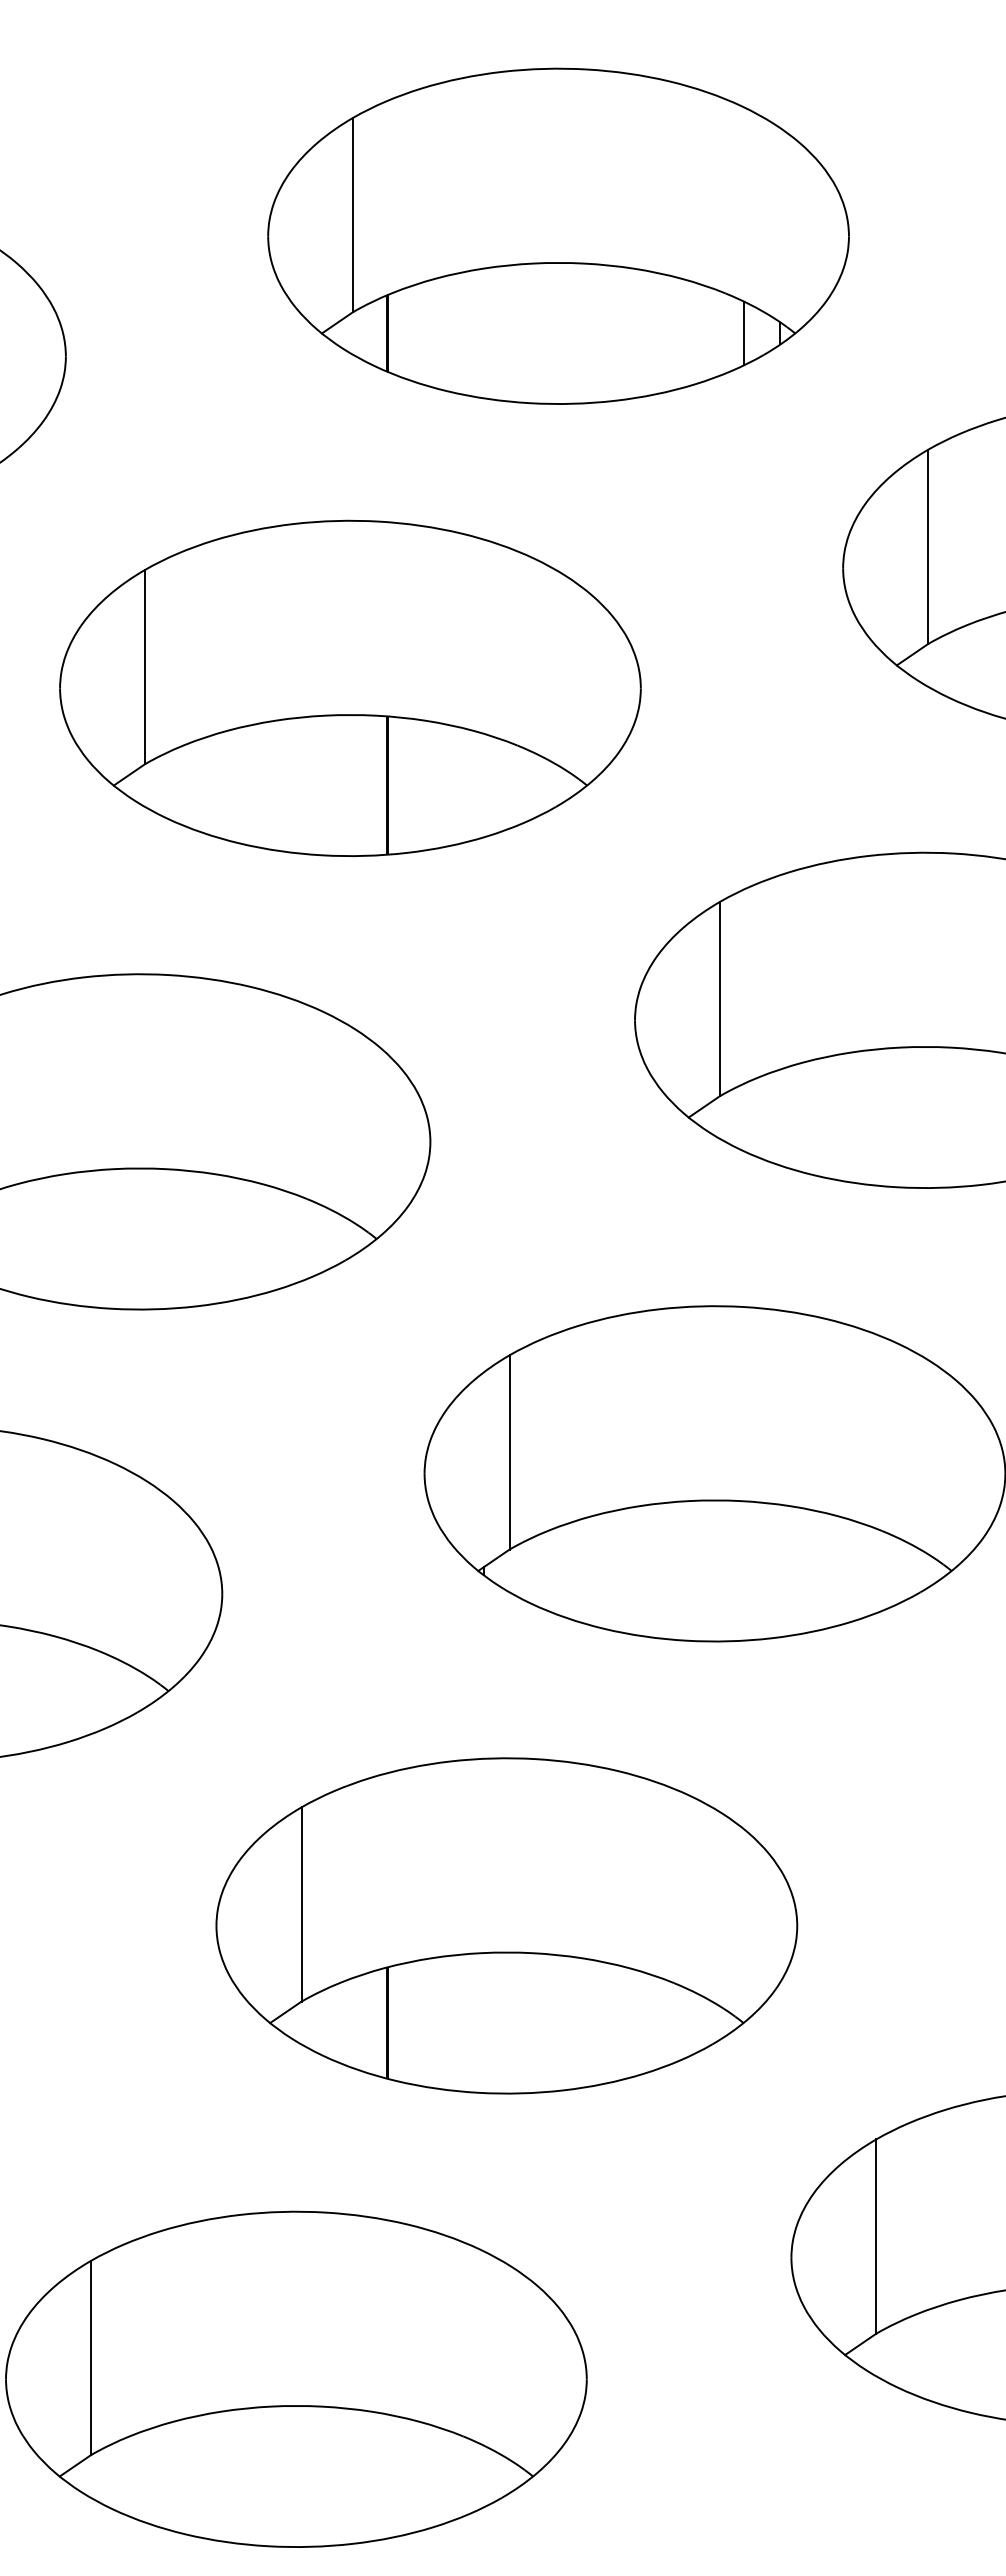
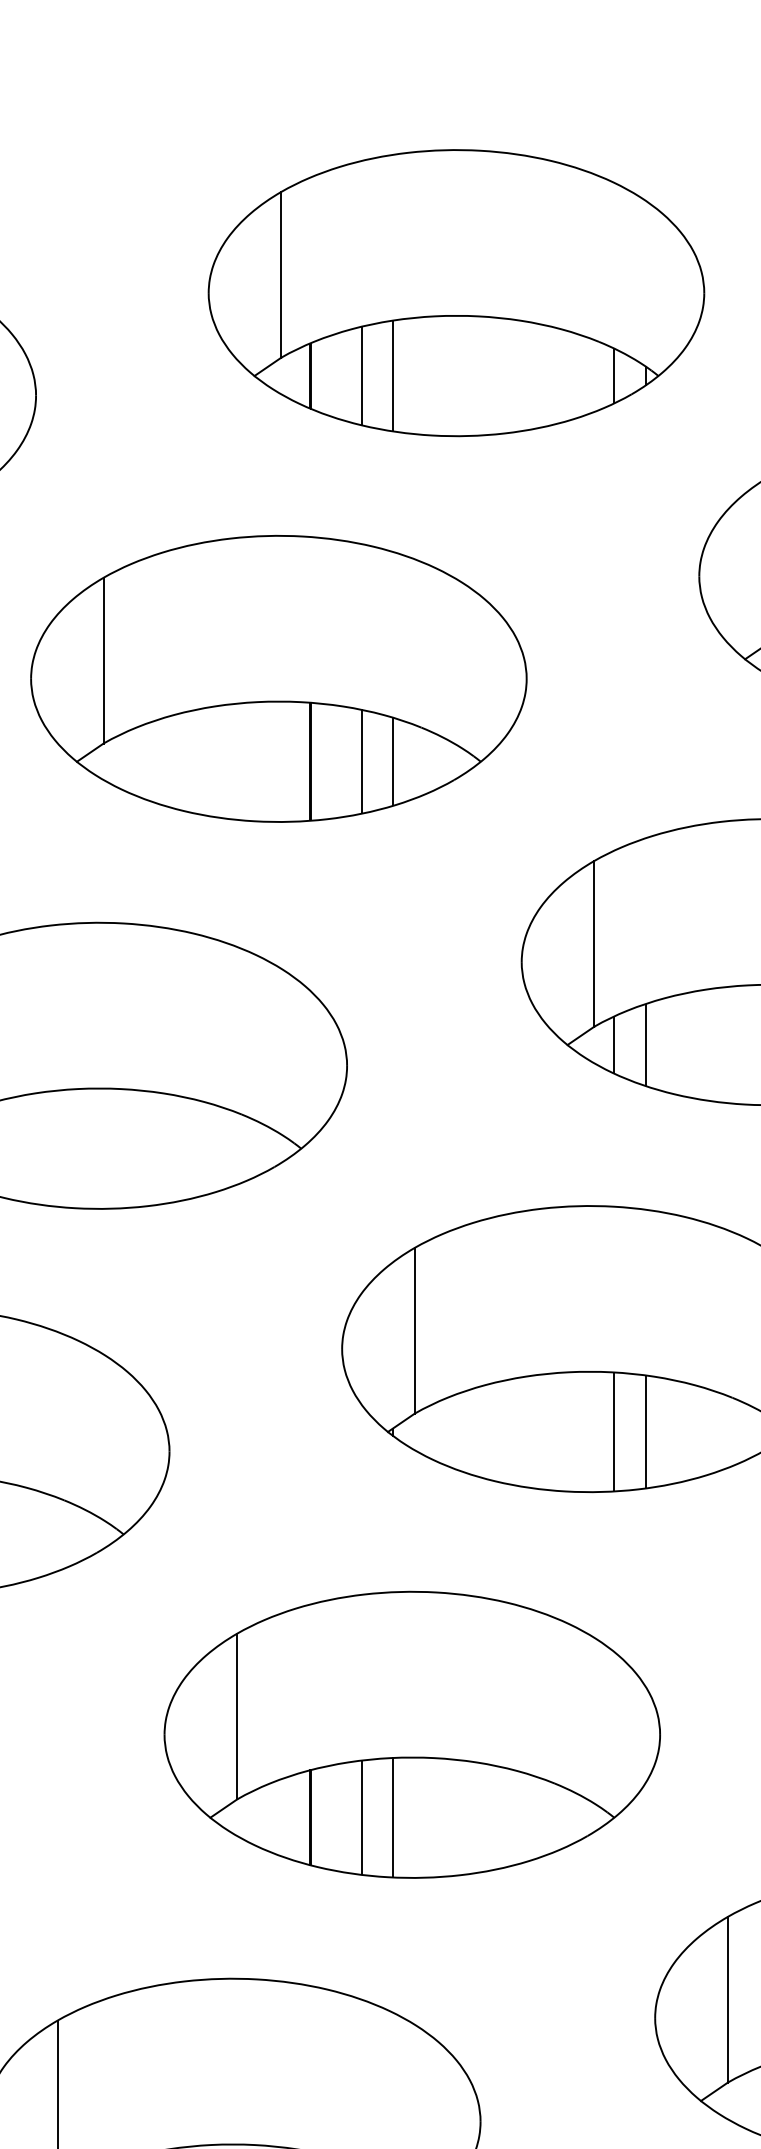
line: (447, 333) -> (361, 376), added
line: (484, 333) -> (393, 376), added
line: (447, 785) -> (361, 761), added
line: (484, 785) -> (393, 761), added
line: (743, 1117) -> (614, 1045), added
line: (780, 1117) -> (645, 1045), added
line: (743, 1570) -> (614, 1431), added
line: (780, 1570) -> (645, 1431), added
line: (447, 2022) -> (361, 1817), added
line: (484, 2022) -> (393, 1817), added

